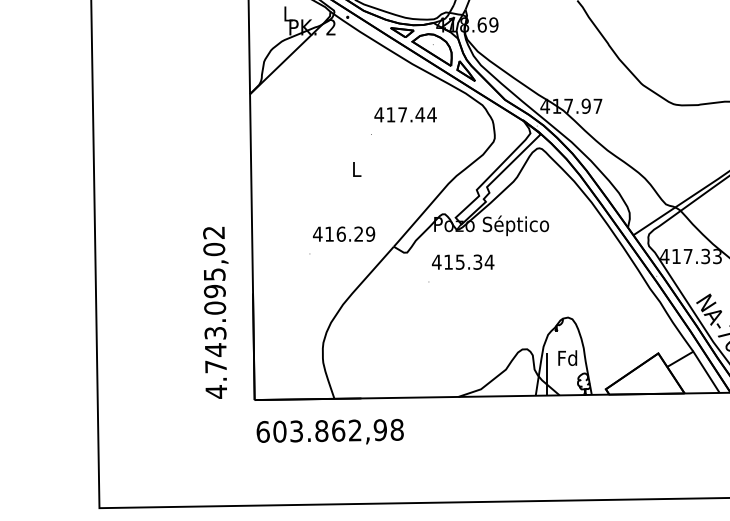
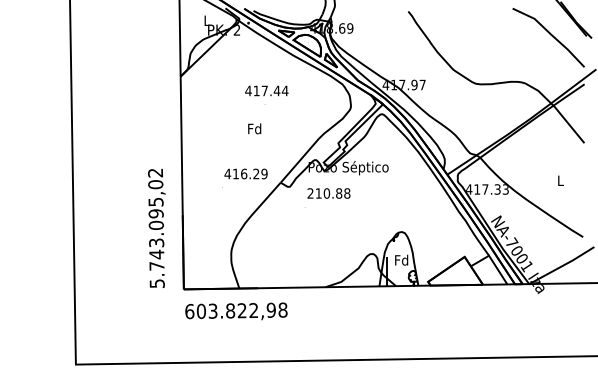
text: (405, 114) -> (266, 90), moved
text: (356, 168) -> (254, 128), L -> Fd
text: (462, 262) -> (328, 193), 415.34 -> 210.88
text: (215, 391) -> (156, 283), 4.743.095,02 -> 5.743.095,02
text: (337, 430) -> (241, 310), 603.862,98 -> 603.822,98

